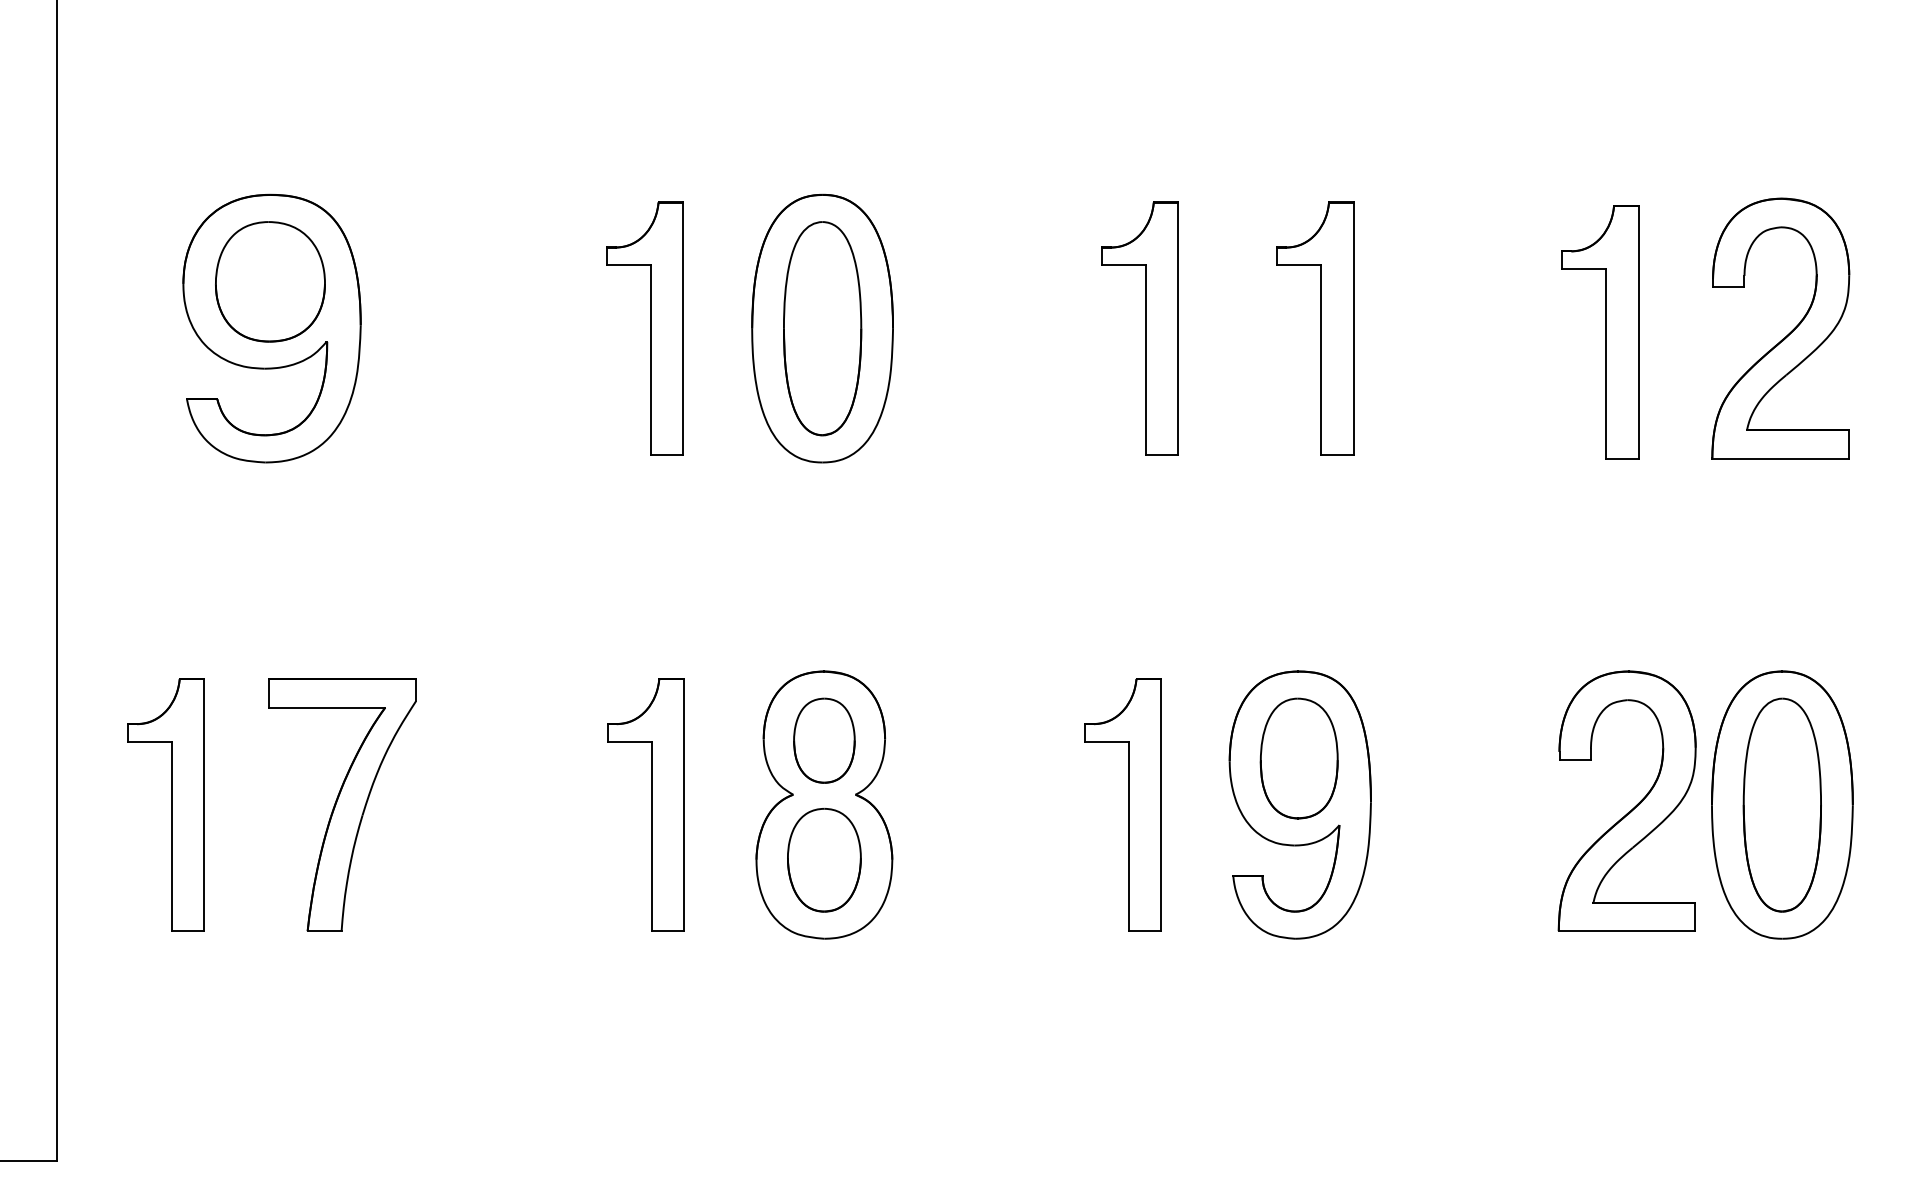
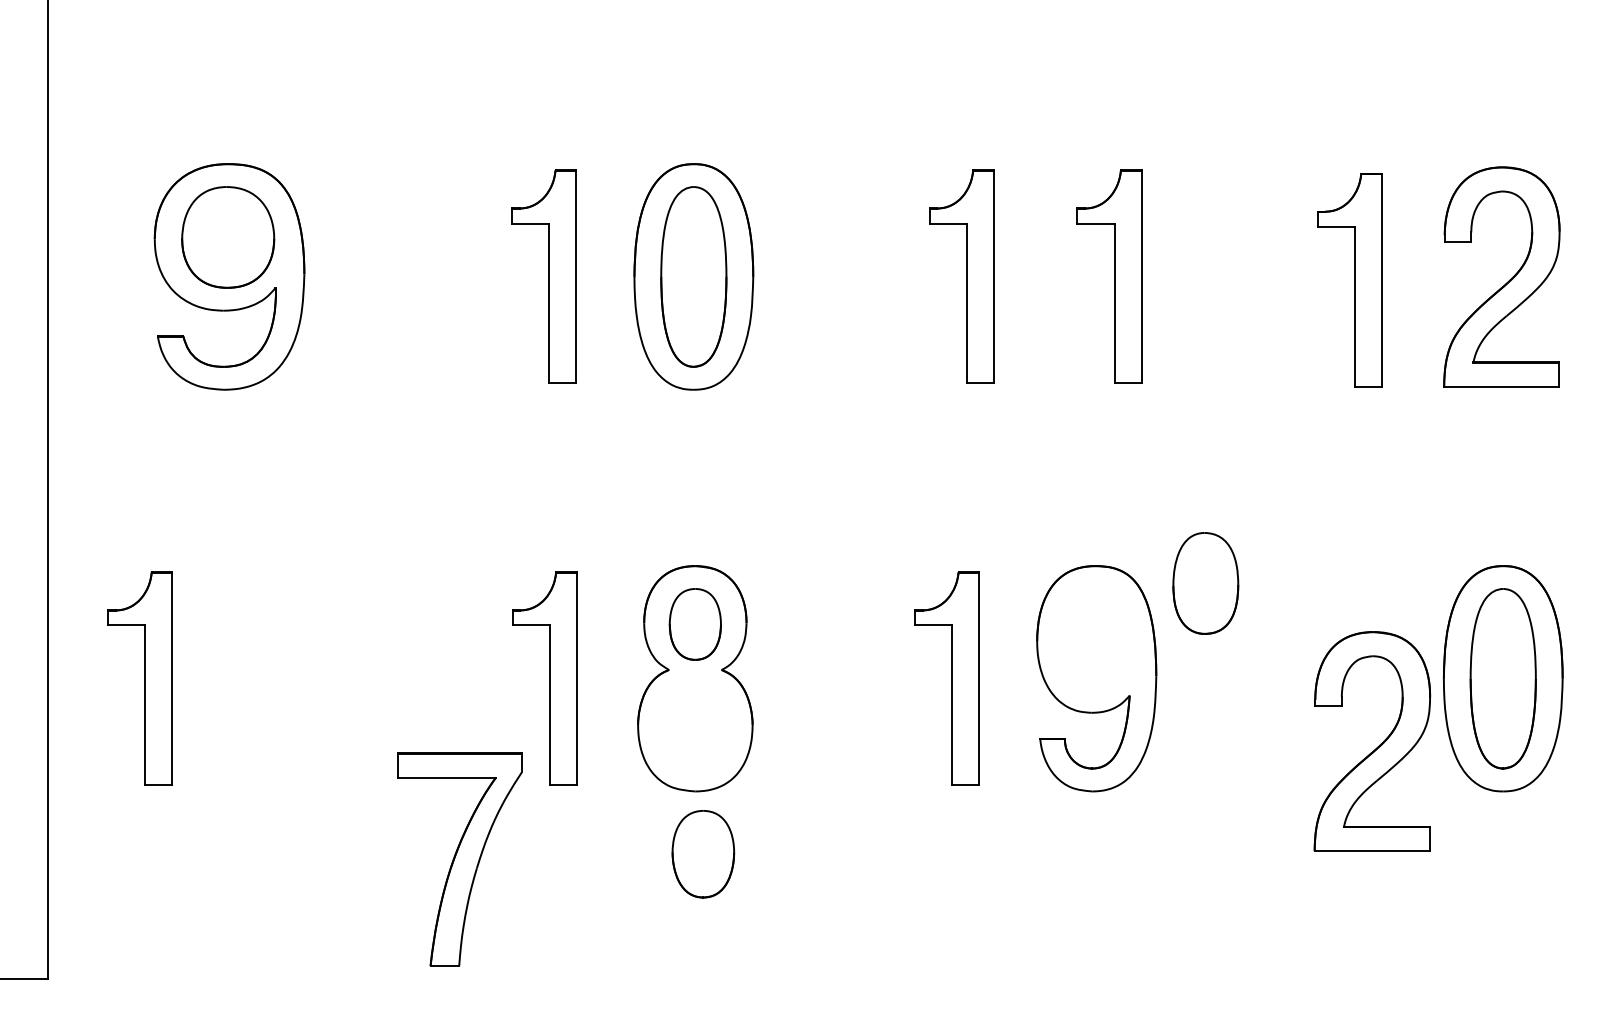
part: (1298, 758) -> (1205, 583), moved
part: (341, 804) -> (459, 859), moved
part: (1633, 807) -> (1377, 746), moved
part: (824, 860) -> (703, 854), moved

